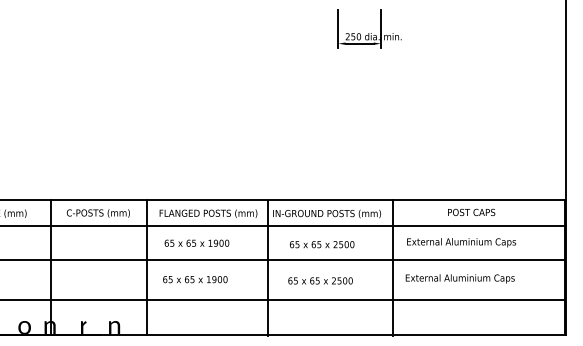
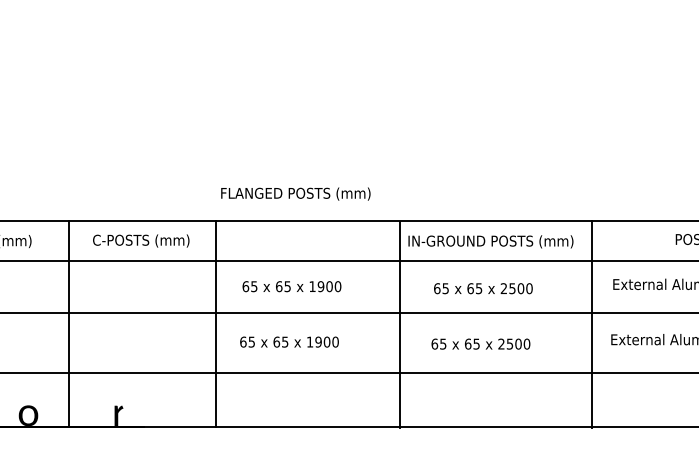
text: (208, 213) -> (295, 193), moved
fill: (49, 327) -> (66, 415), removed
fill: (114, 327) -> (165, 415), removed

